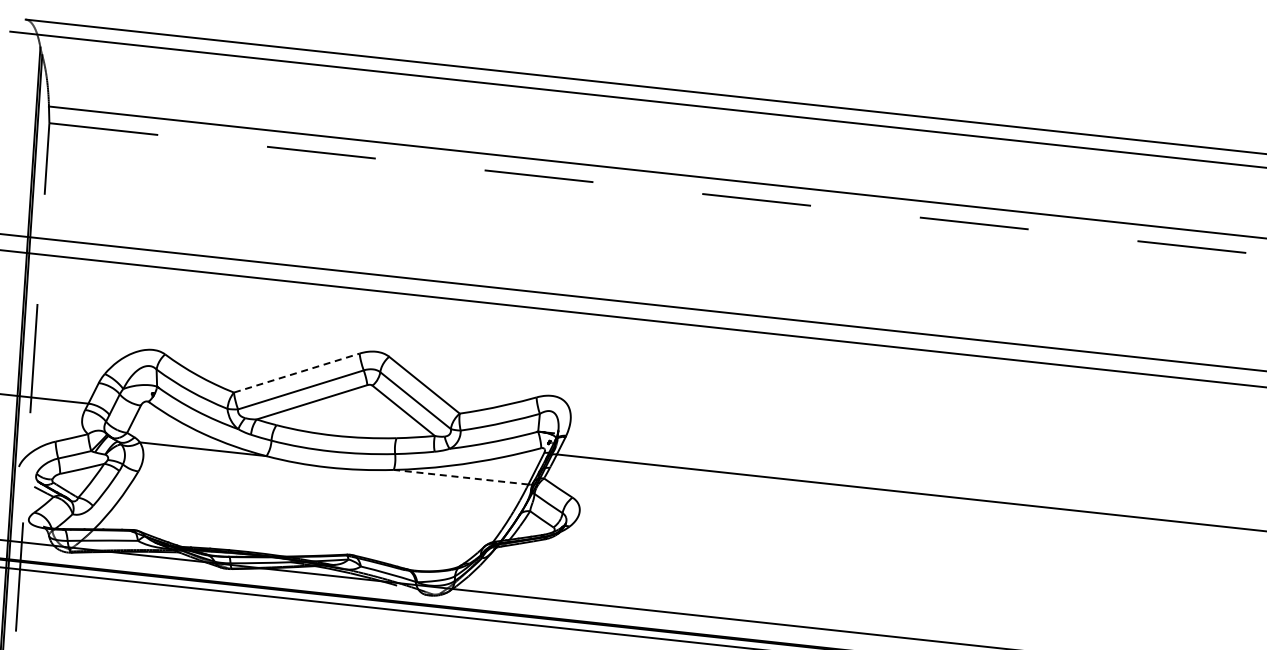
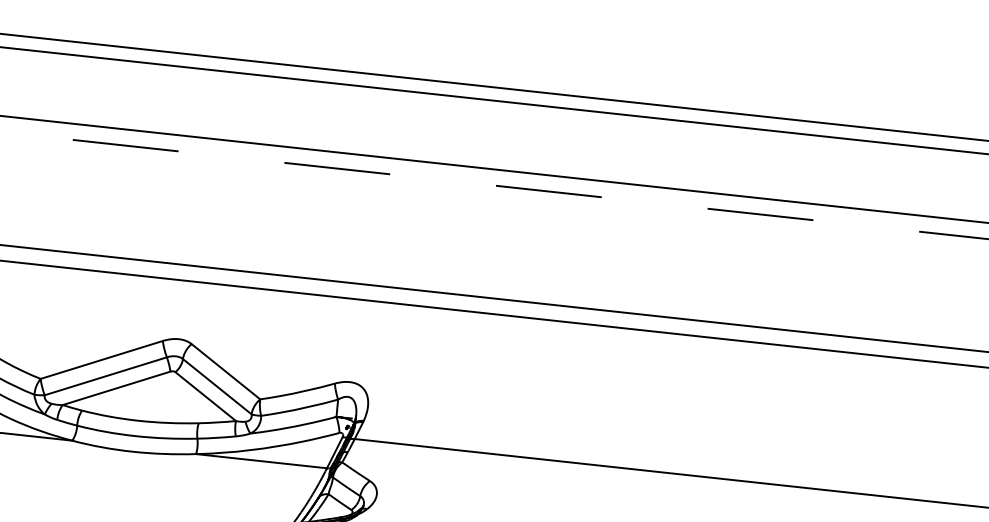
line: (296, 373) -> (101, 360), dashed -> solid
line: (461, 477) -> (261, 461), dashed -> solid

